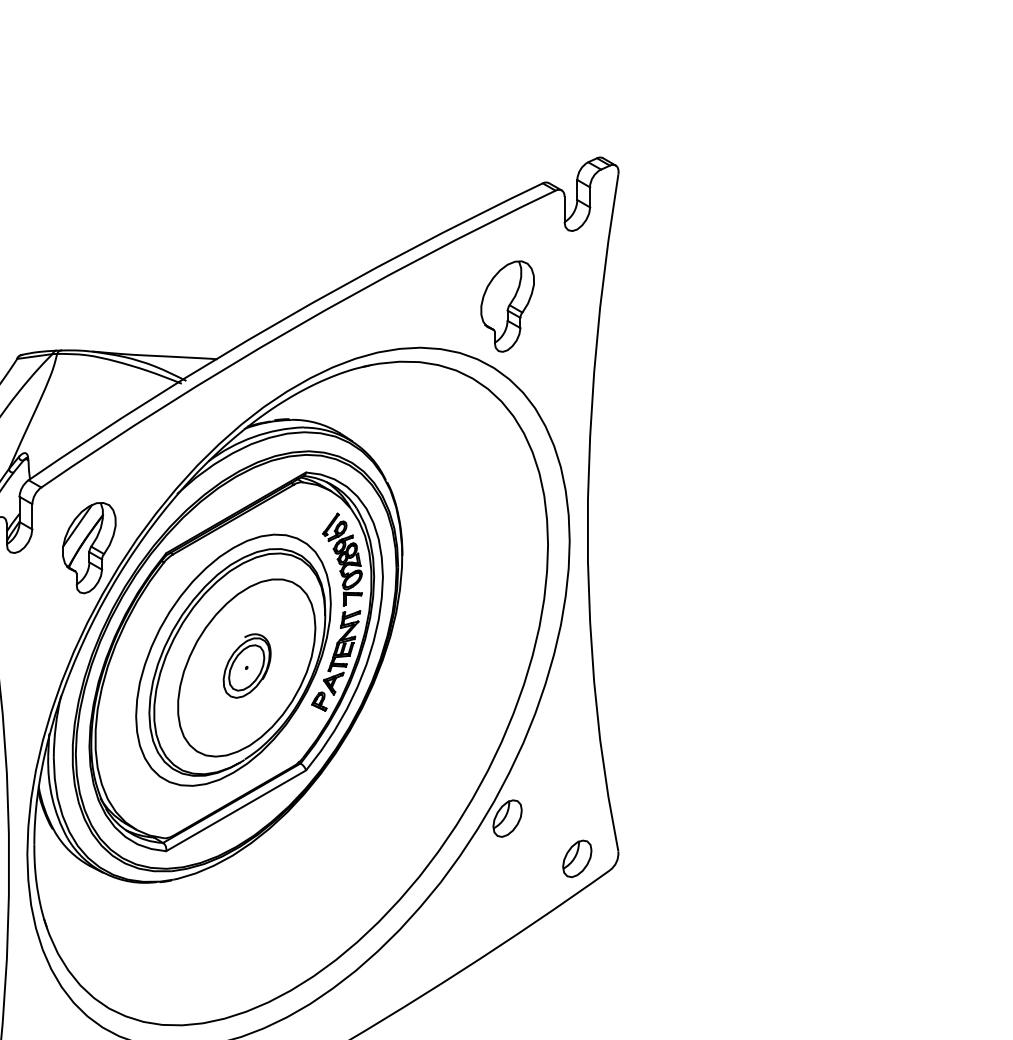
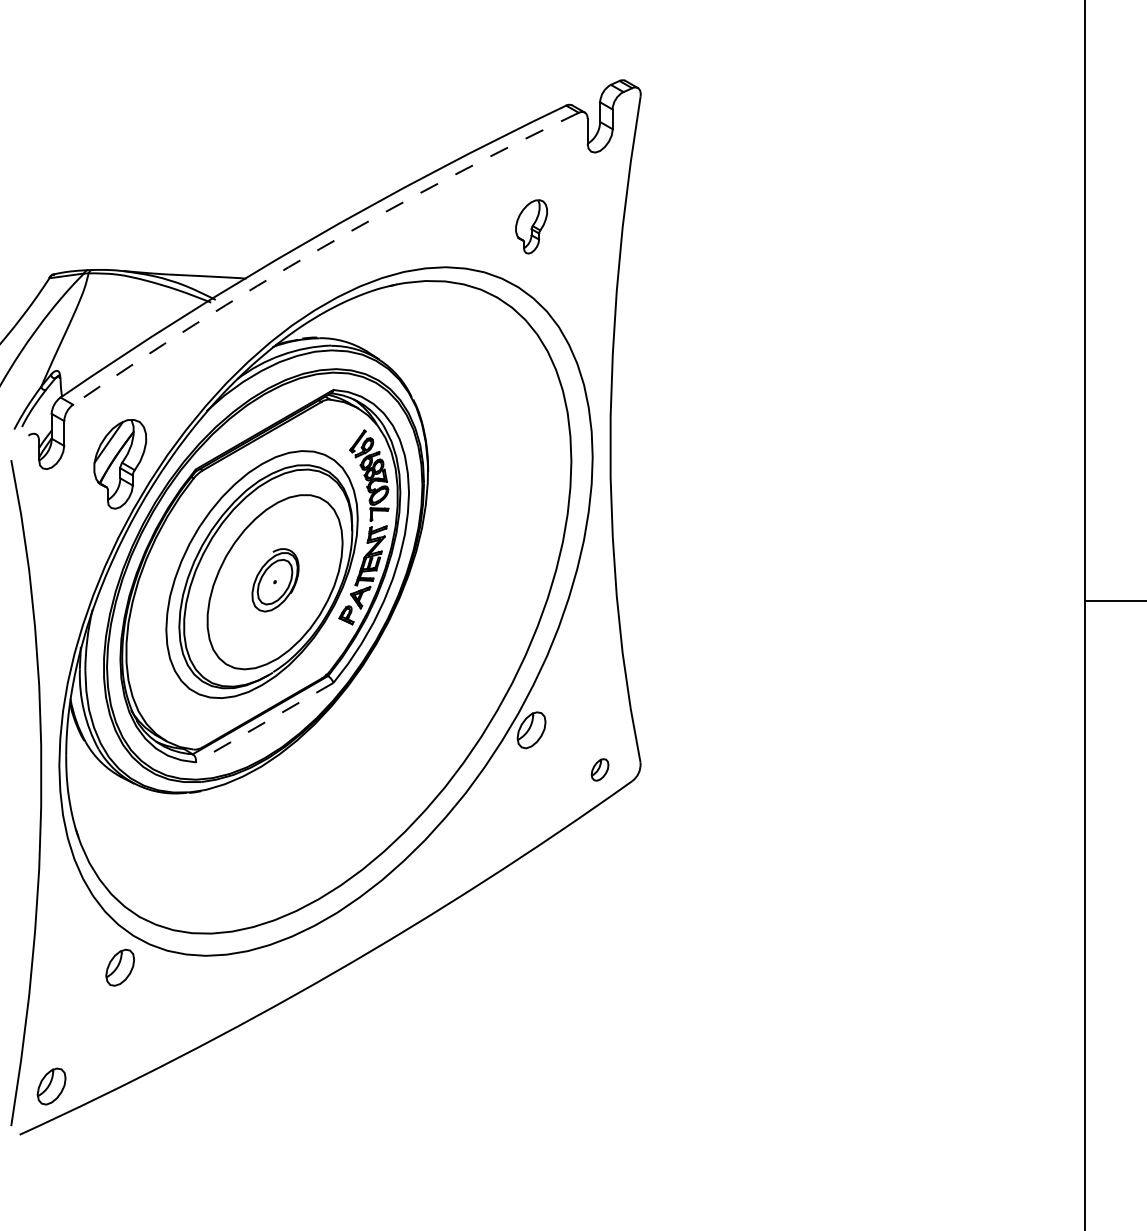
part: (507, 306) -> (531, 226), size x0.6
arc: (292, 328) -> (320, 248), solid -> dashed
line: (235, 810) -> (264, 722), solid -> dashed
part: (576, 858) -> (599, 769), size x0.6

